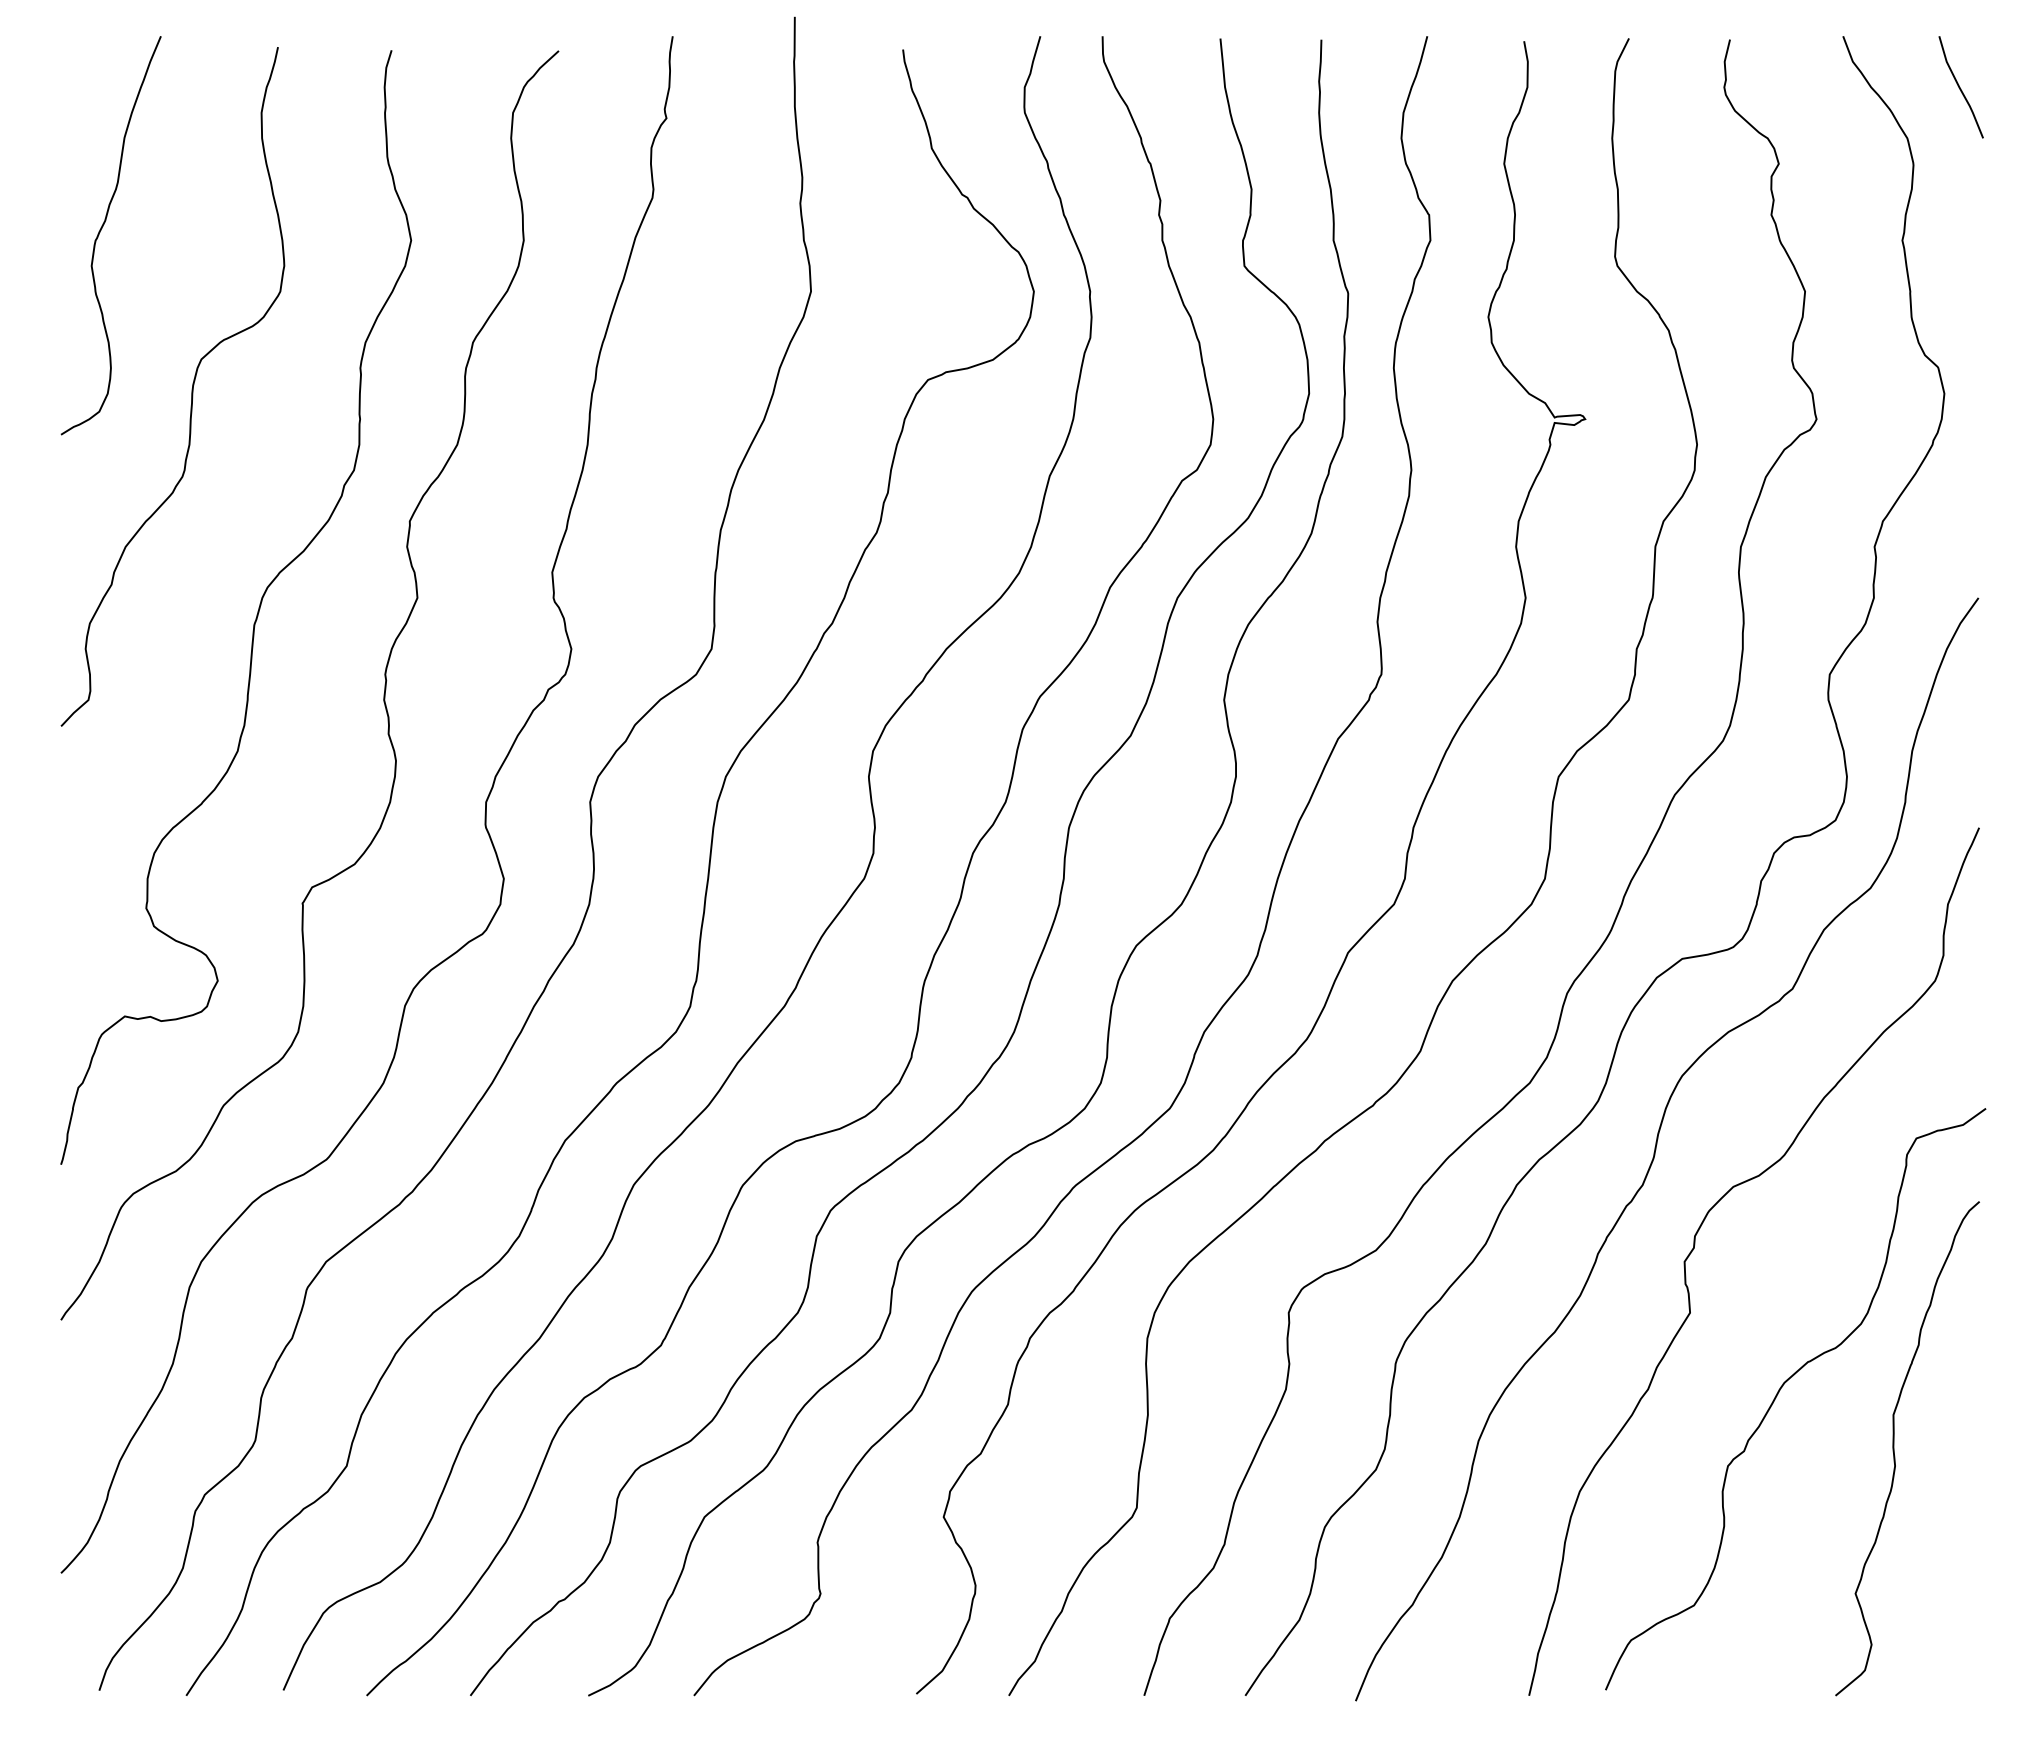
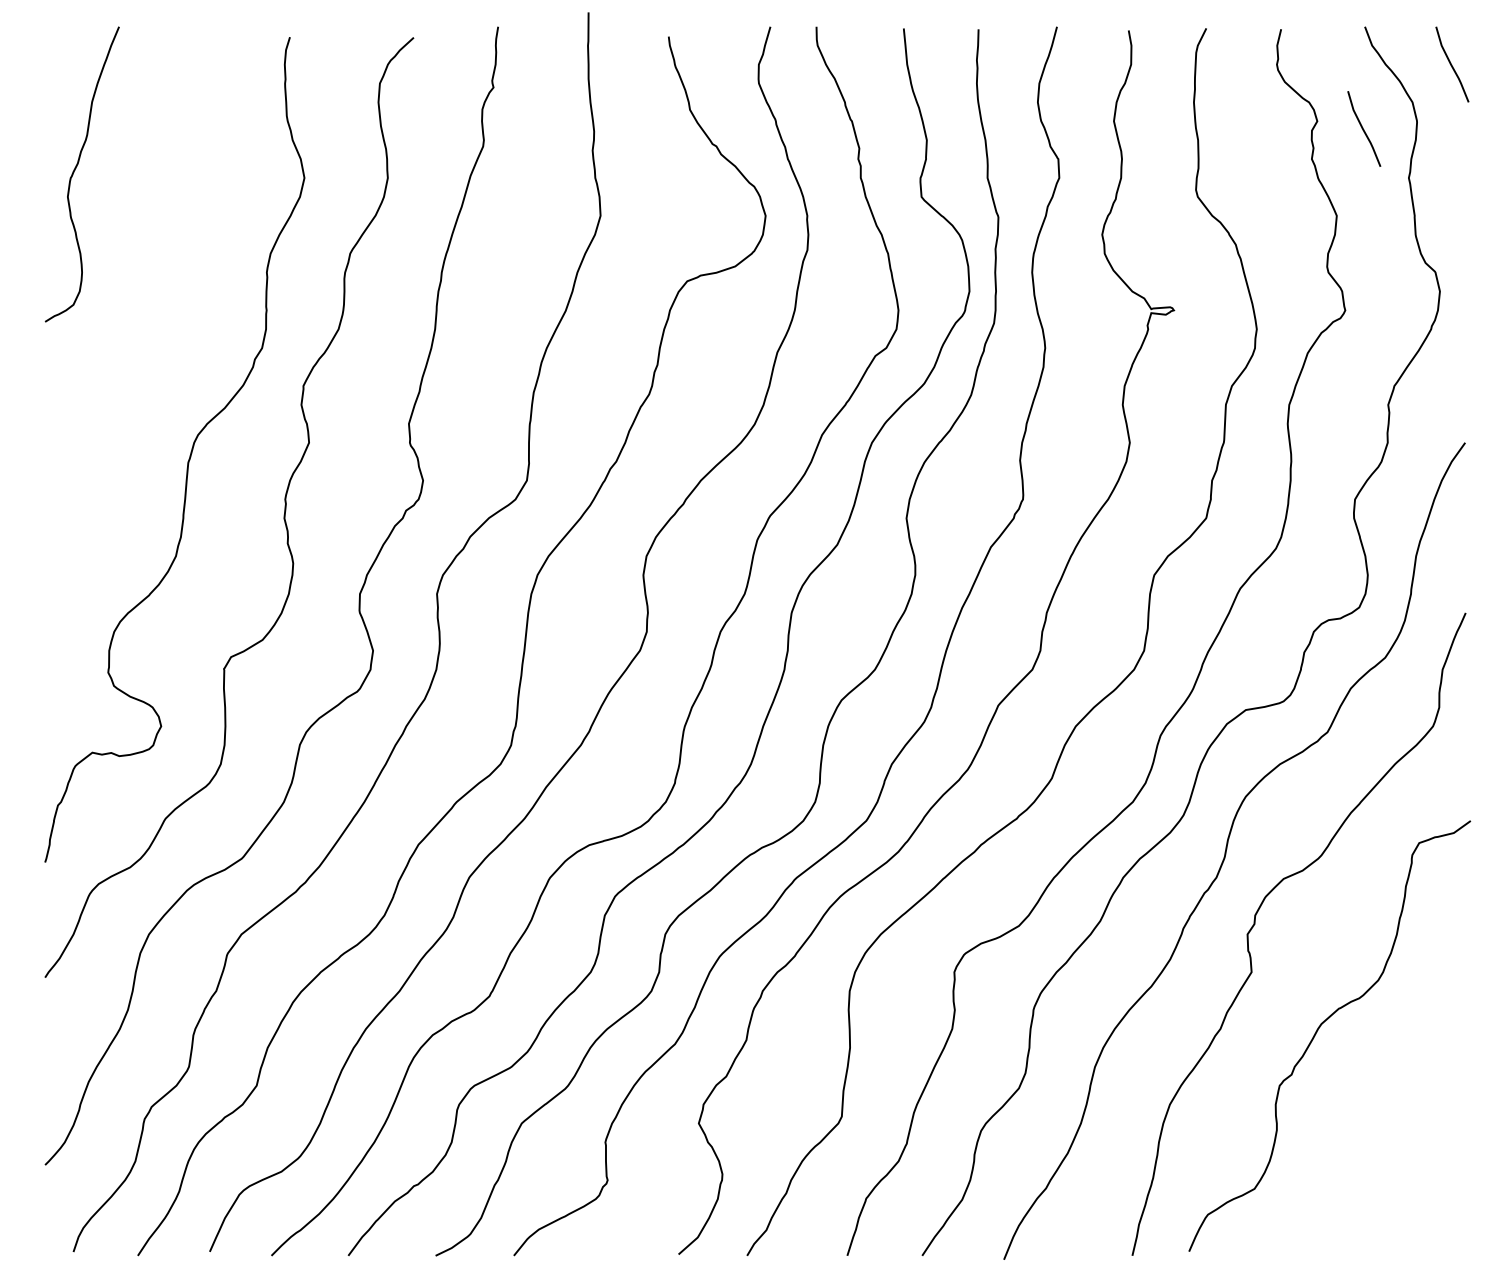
curve: (1841, 174) -> (1363, 129), added
curve: (191, 388) -> (141, 287), removed
curve: (1894, 1448) -> (1403, 1072), removed

